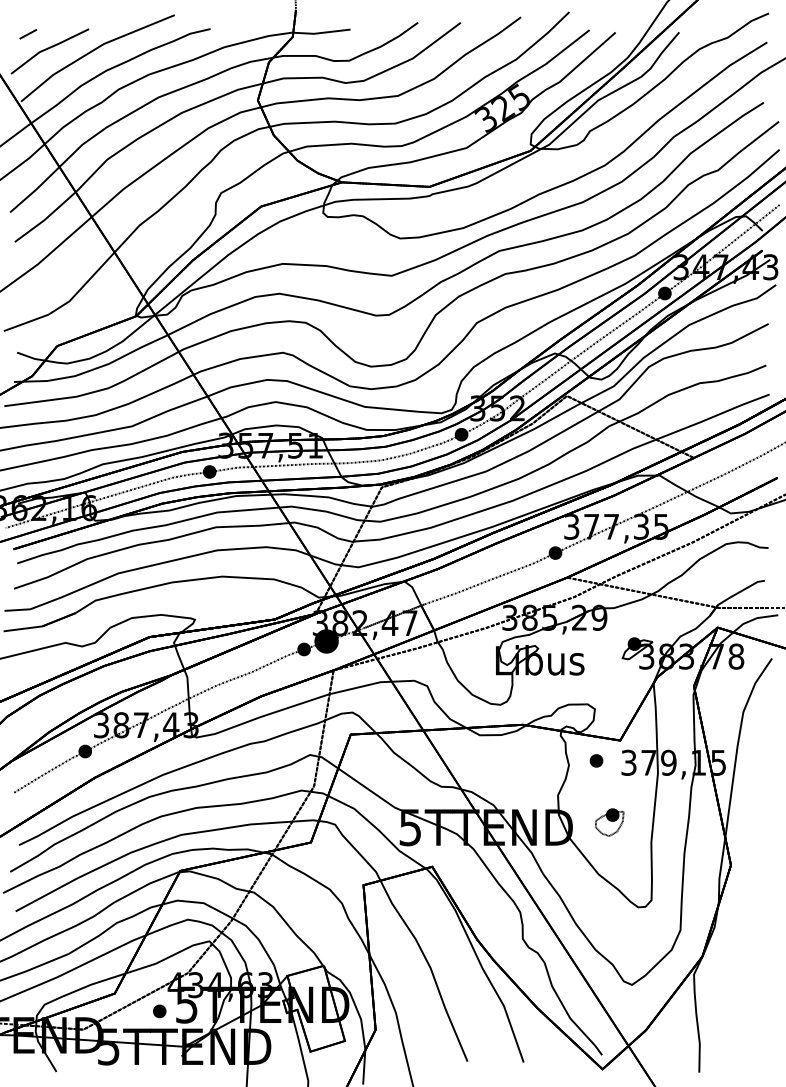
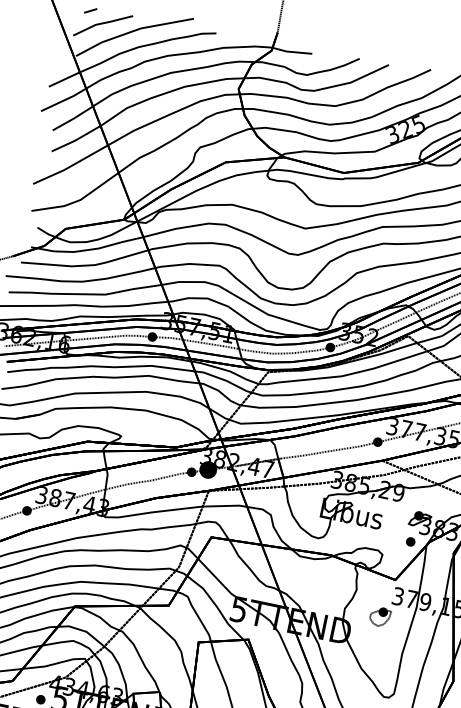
part: (596, 760) -> (410, 541), moved
part: (609, 822) -> (380, 616), moved

